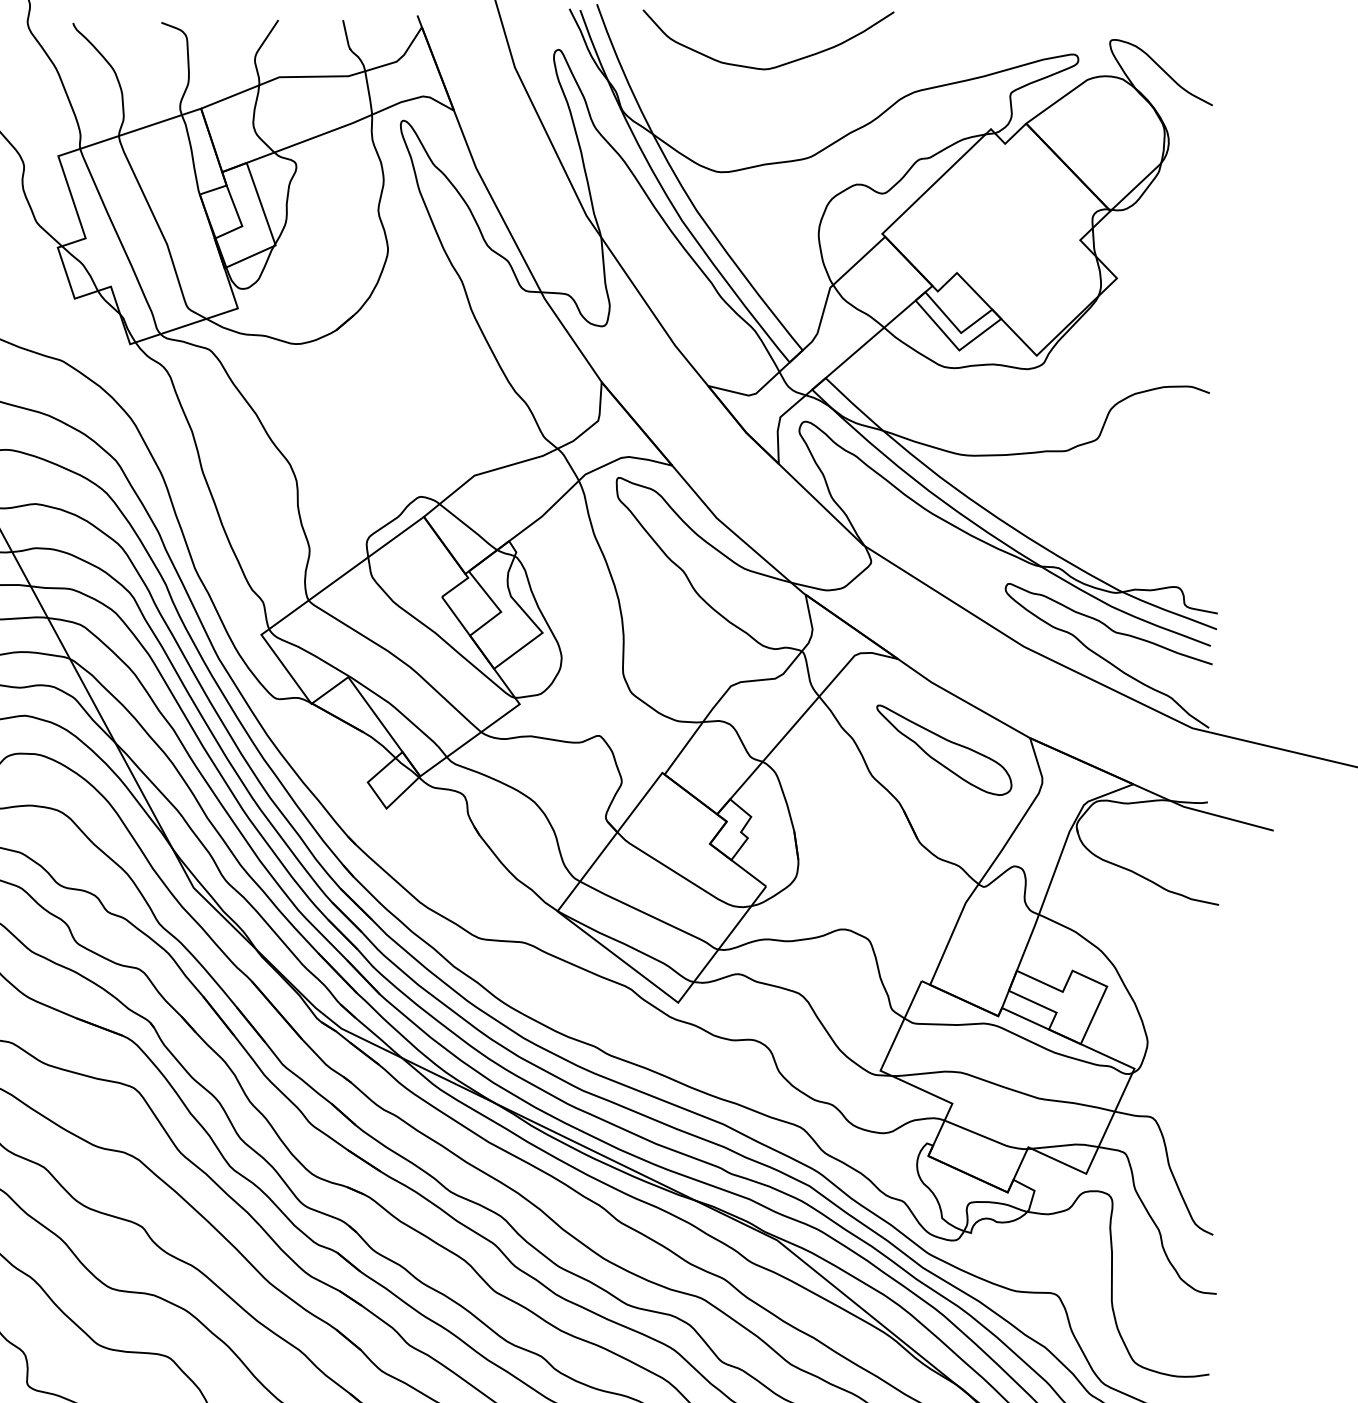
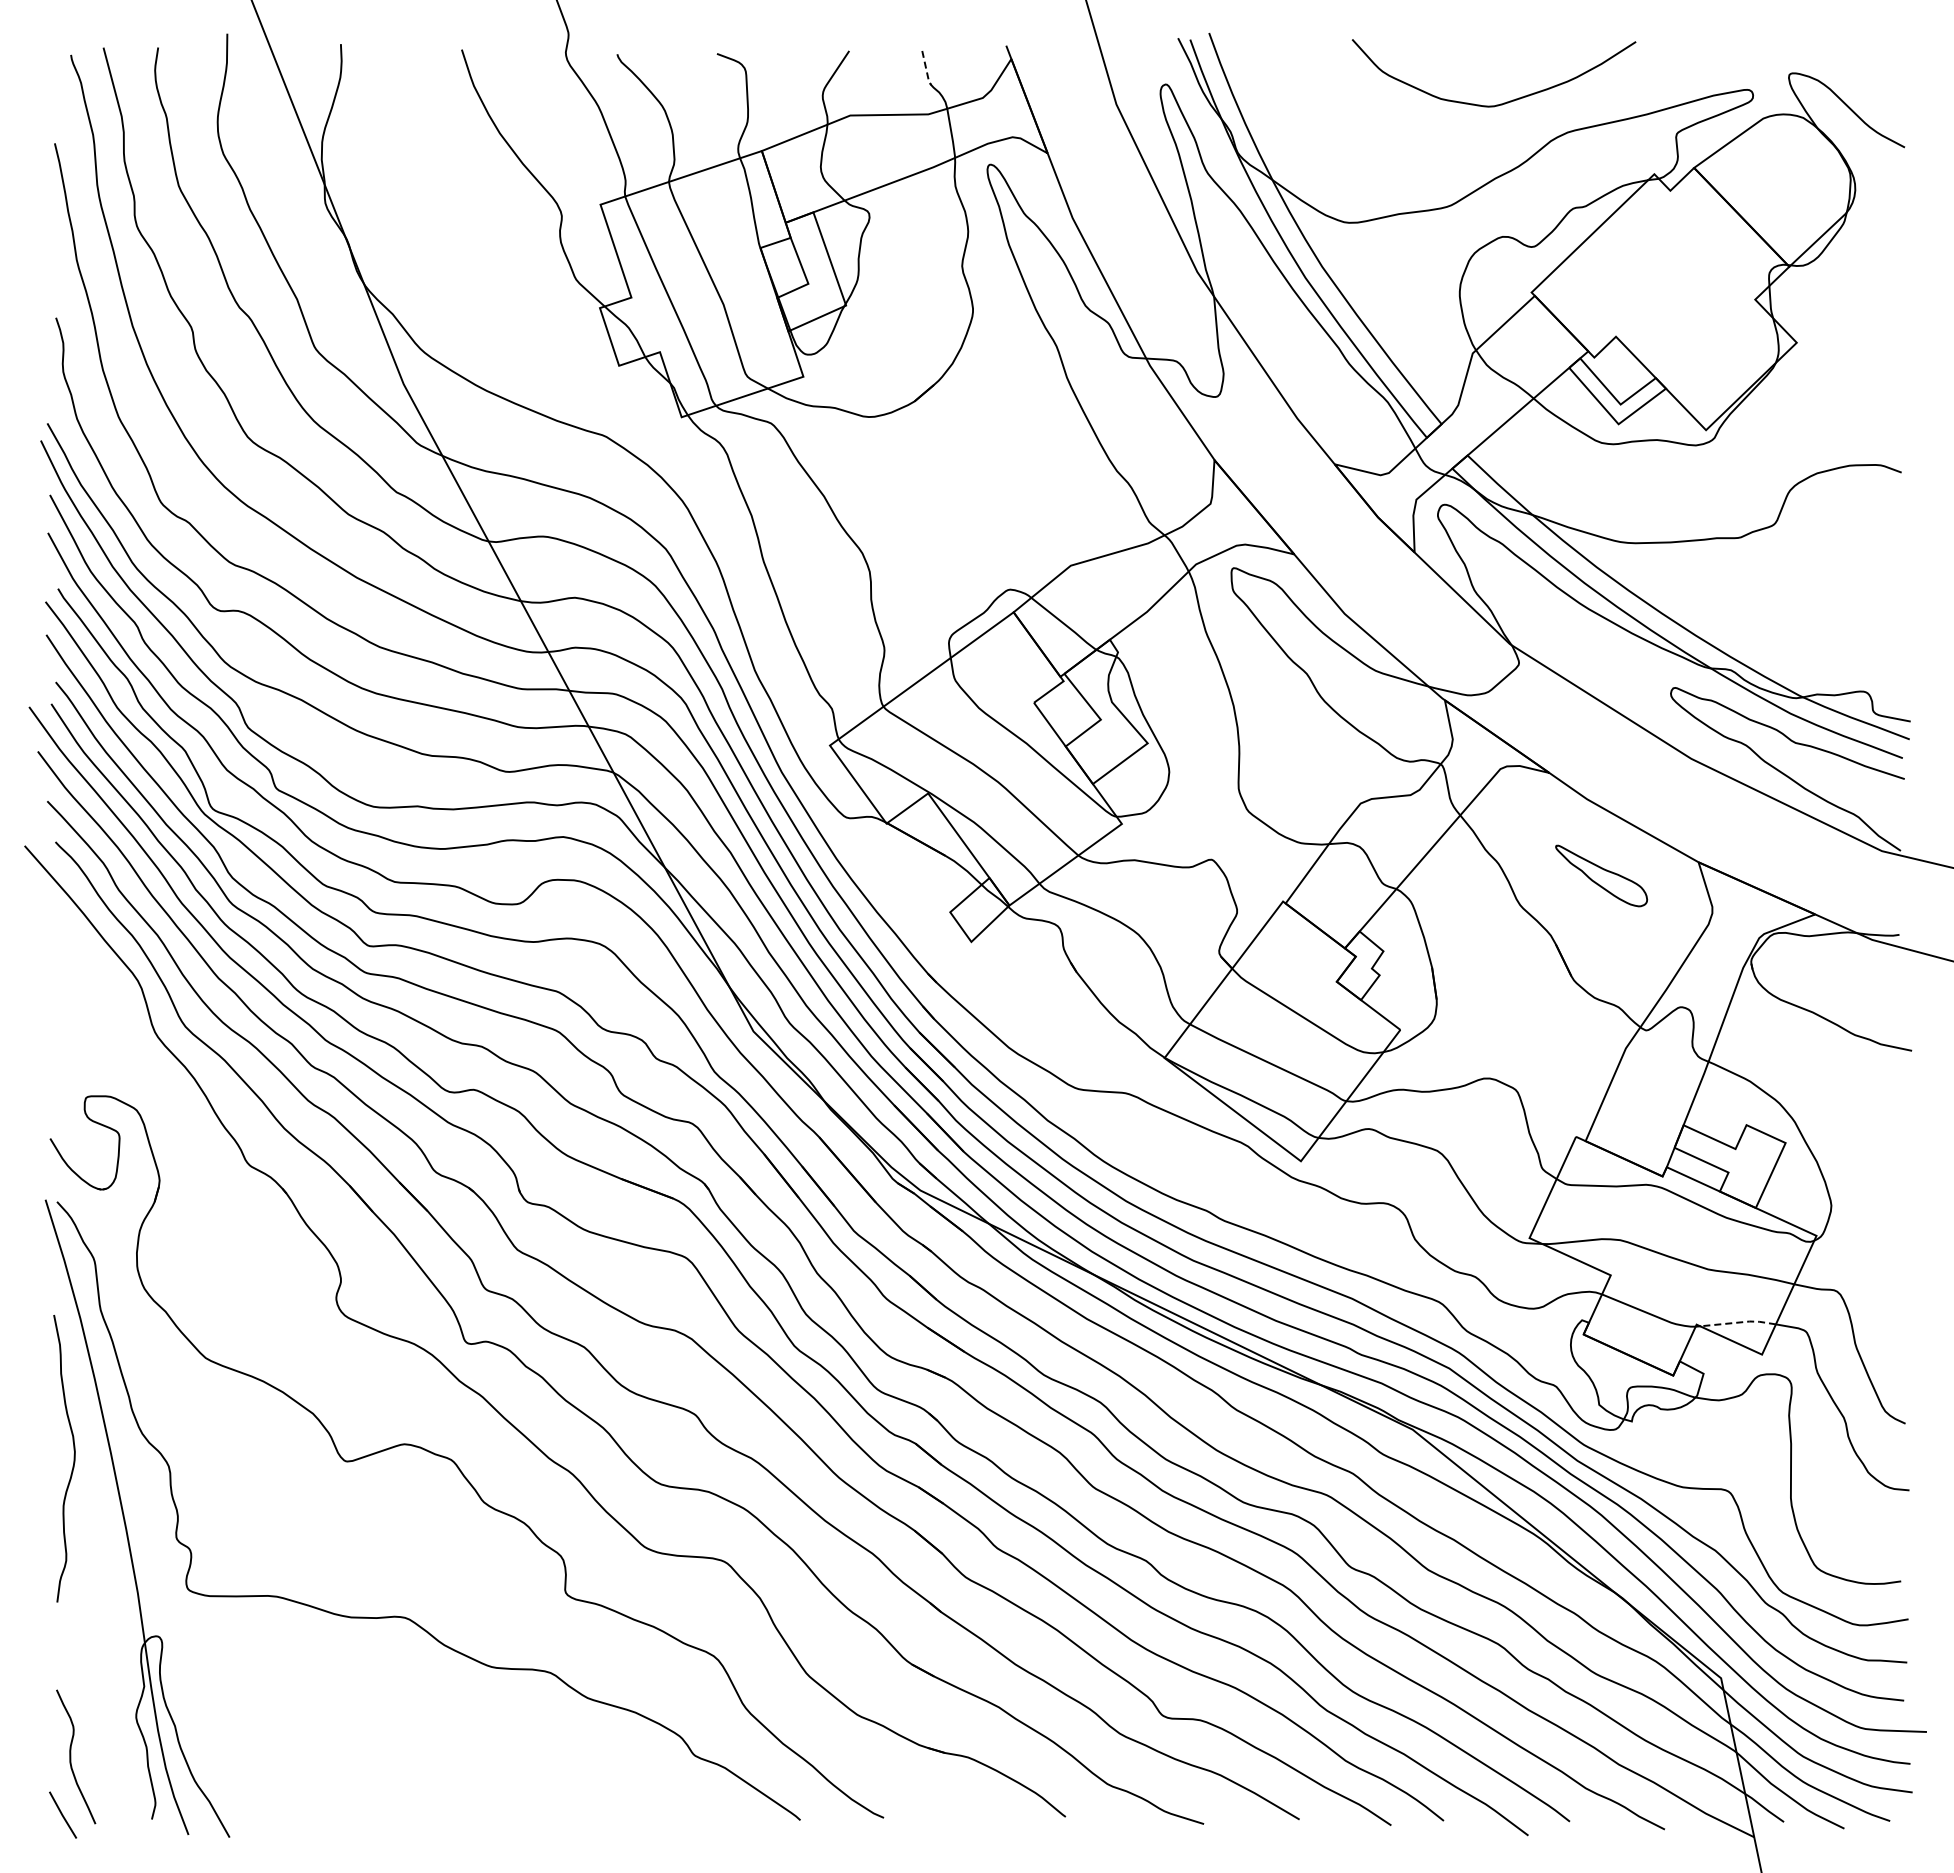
line: (346, 37) -> (926, 70), solid -> dashed
curve: (774, 66) -> (1500, 103), moved
part: (944, 749) -> (1601, 875), size x0.6
line: (1066, 1145) -> (1739, 1322), solid -> dashed

